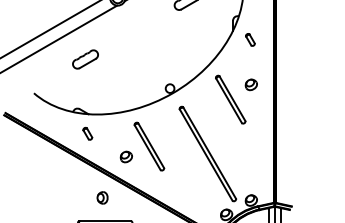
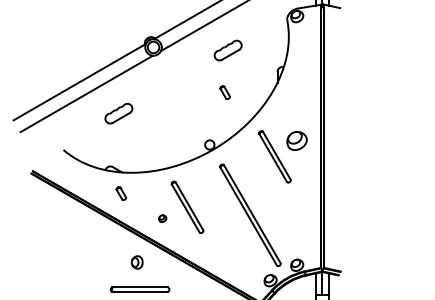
part: (249, 39) -> (224, 92), moved
part: (251, 84) -> (297, 140), size x1.6
part: (126, 157) -> (162, 218), size x0.6

